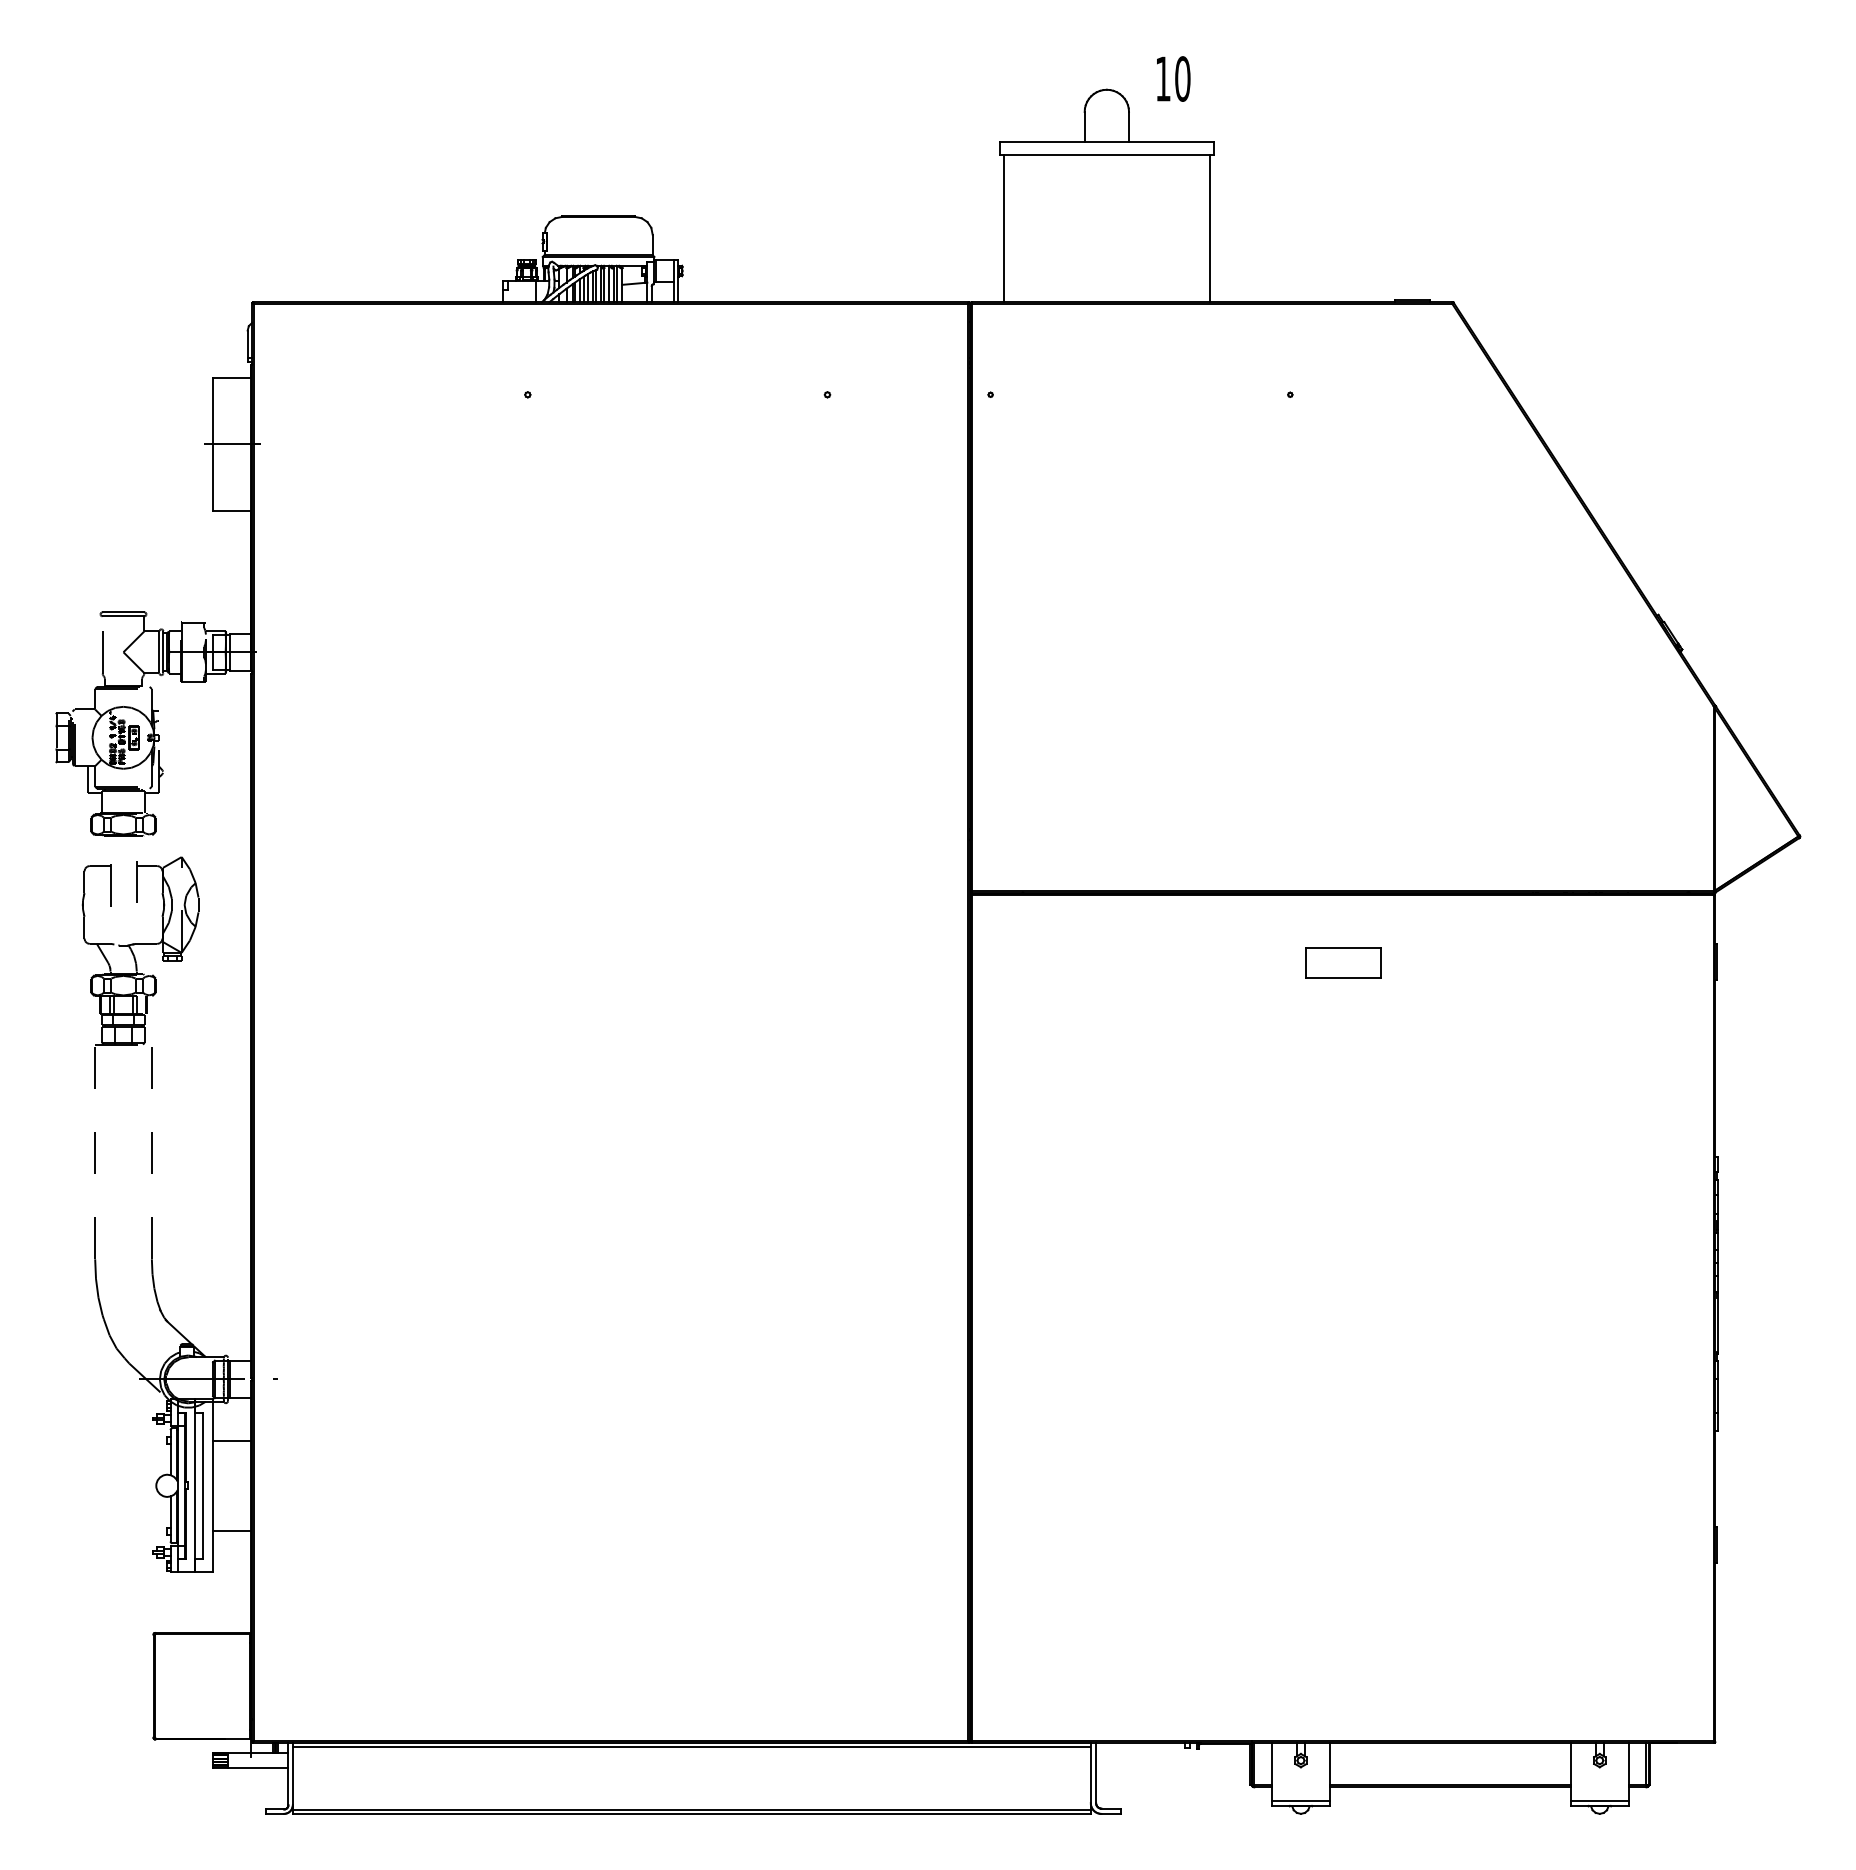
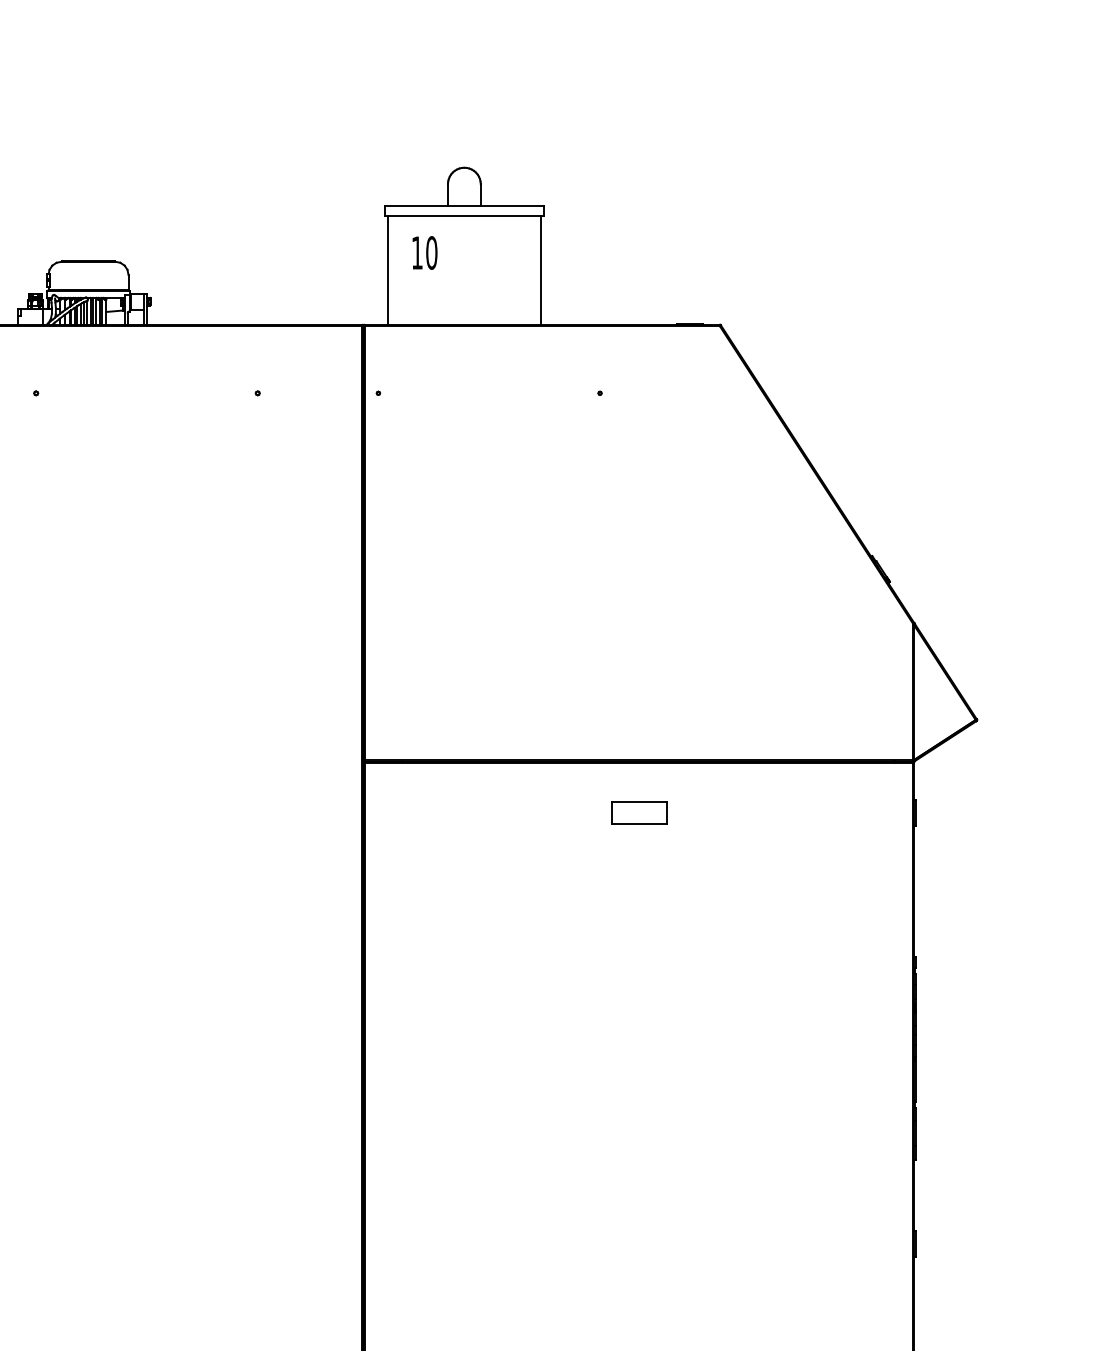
text: (1173, 78) -> (424, 252), moved

